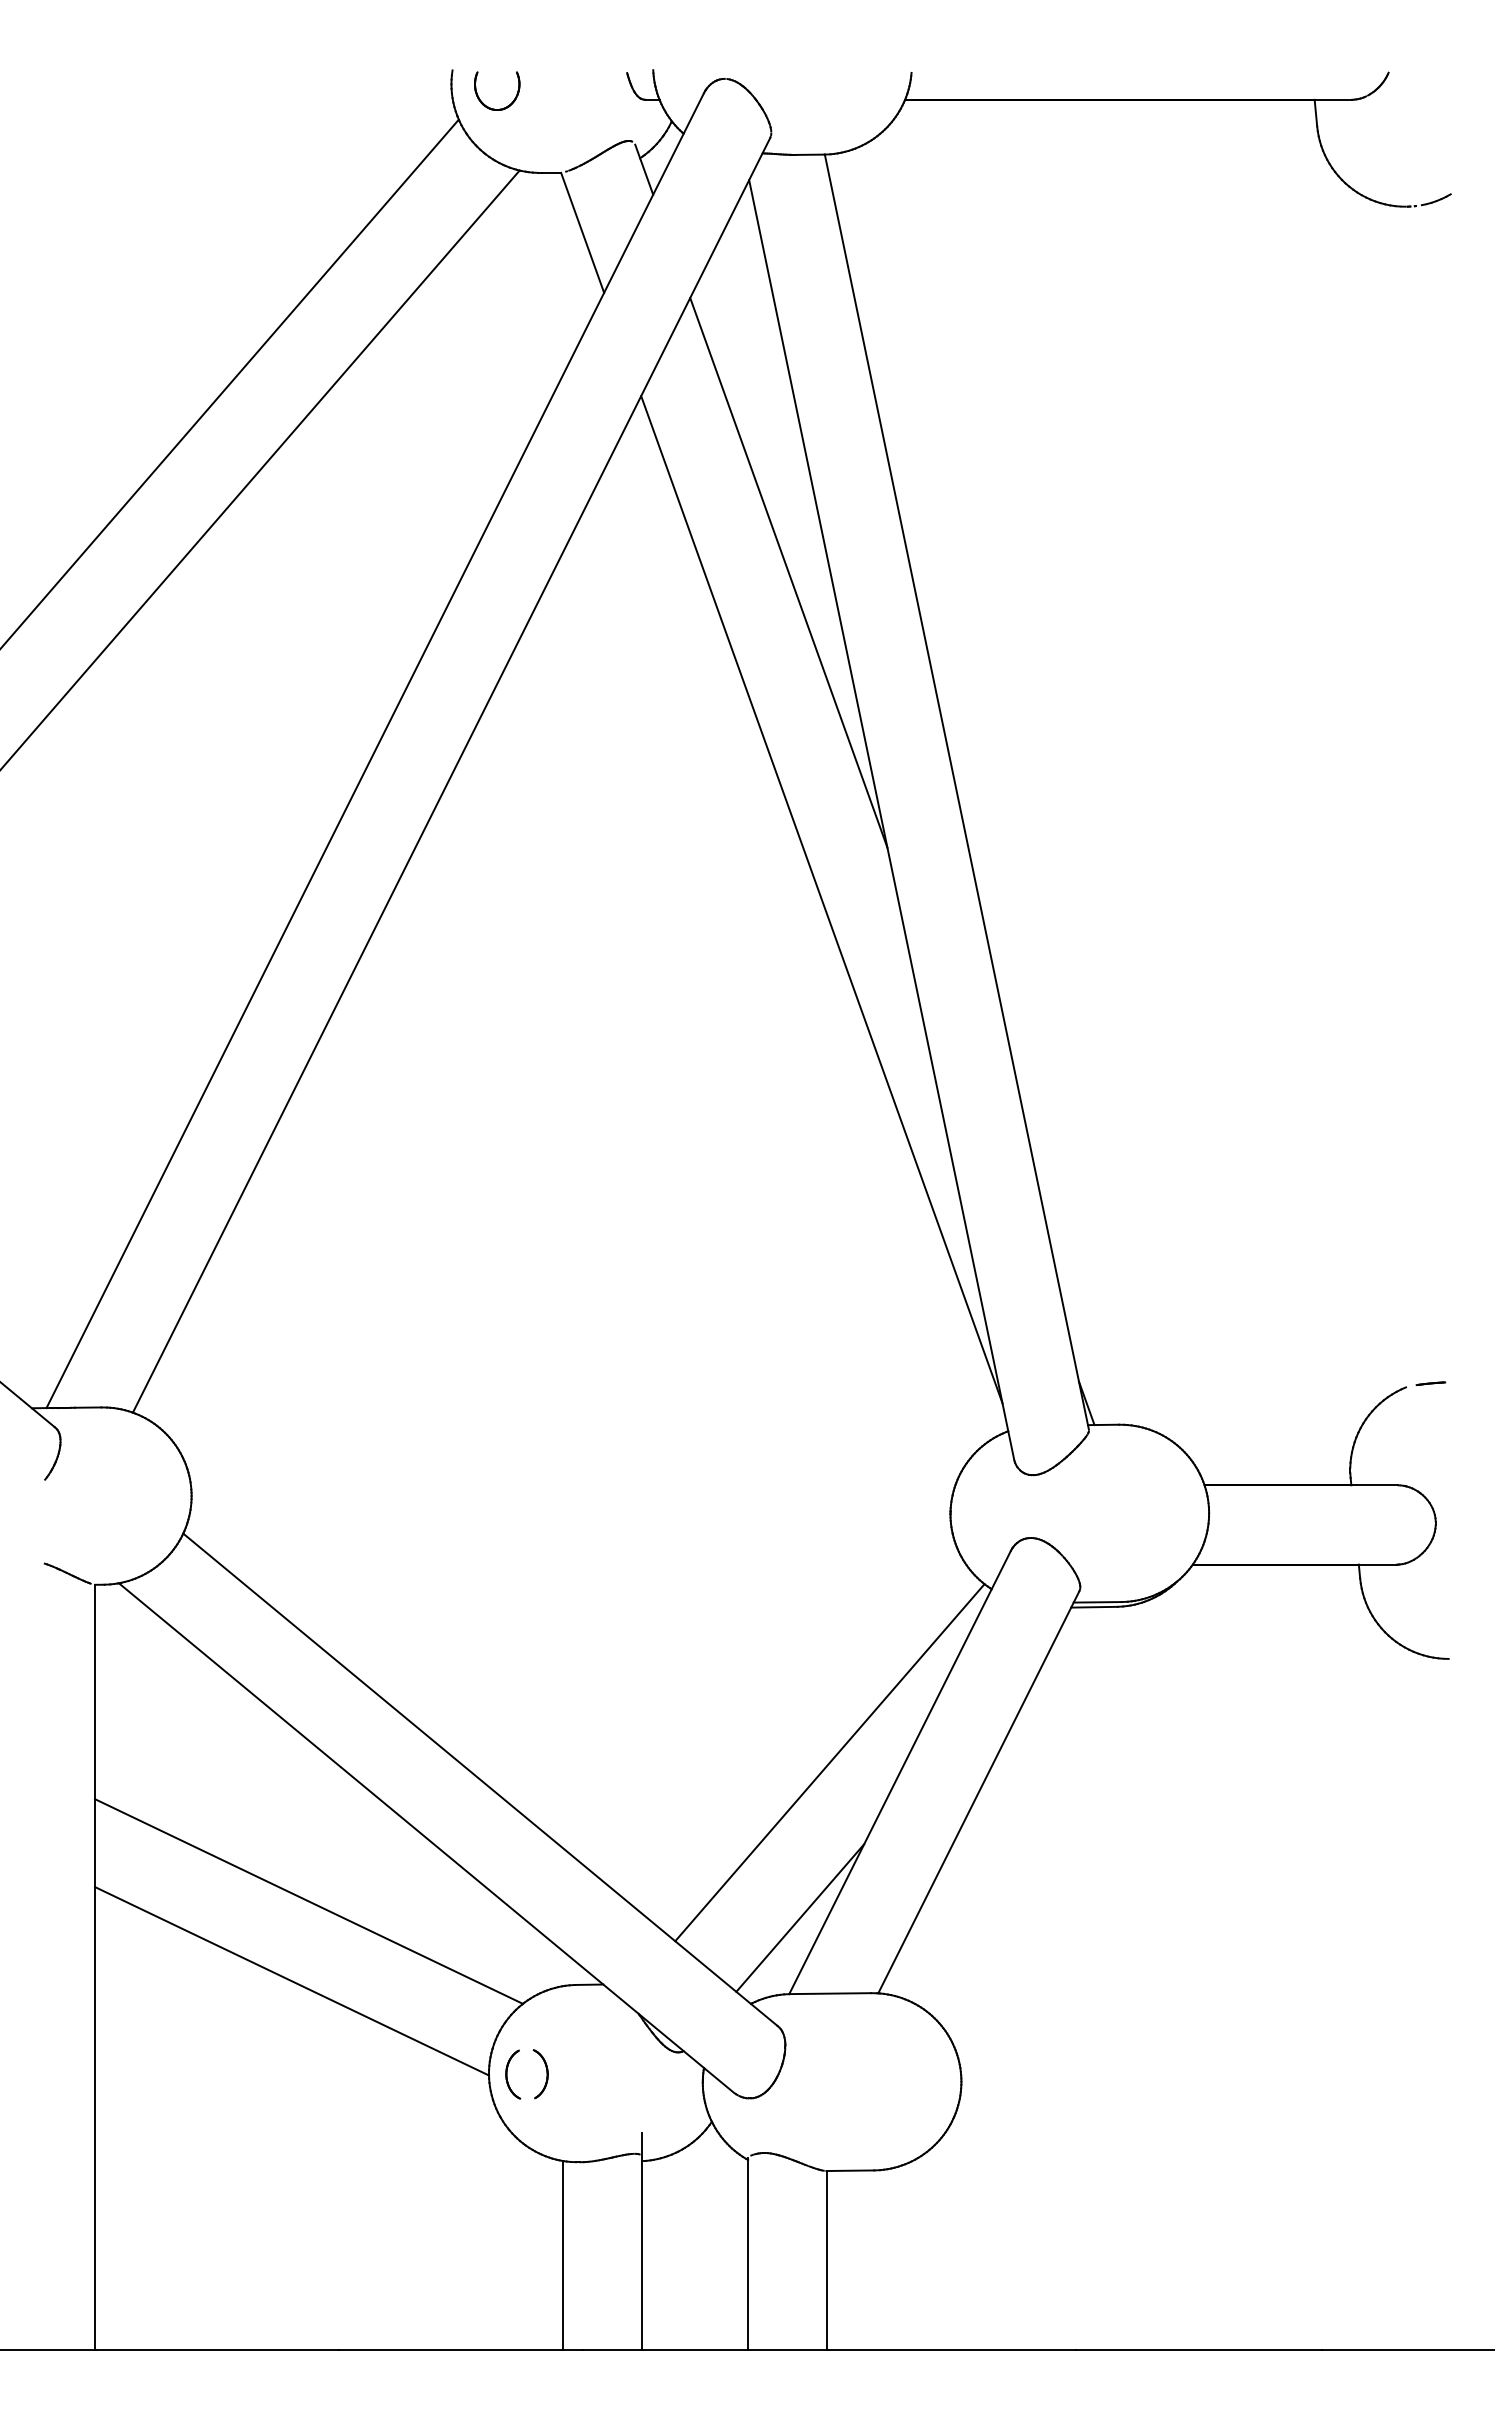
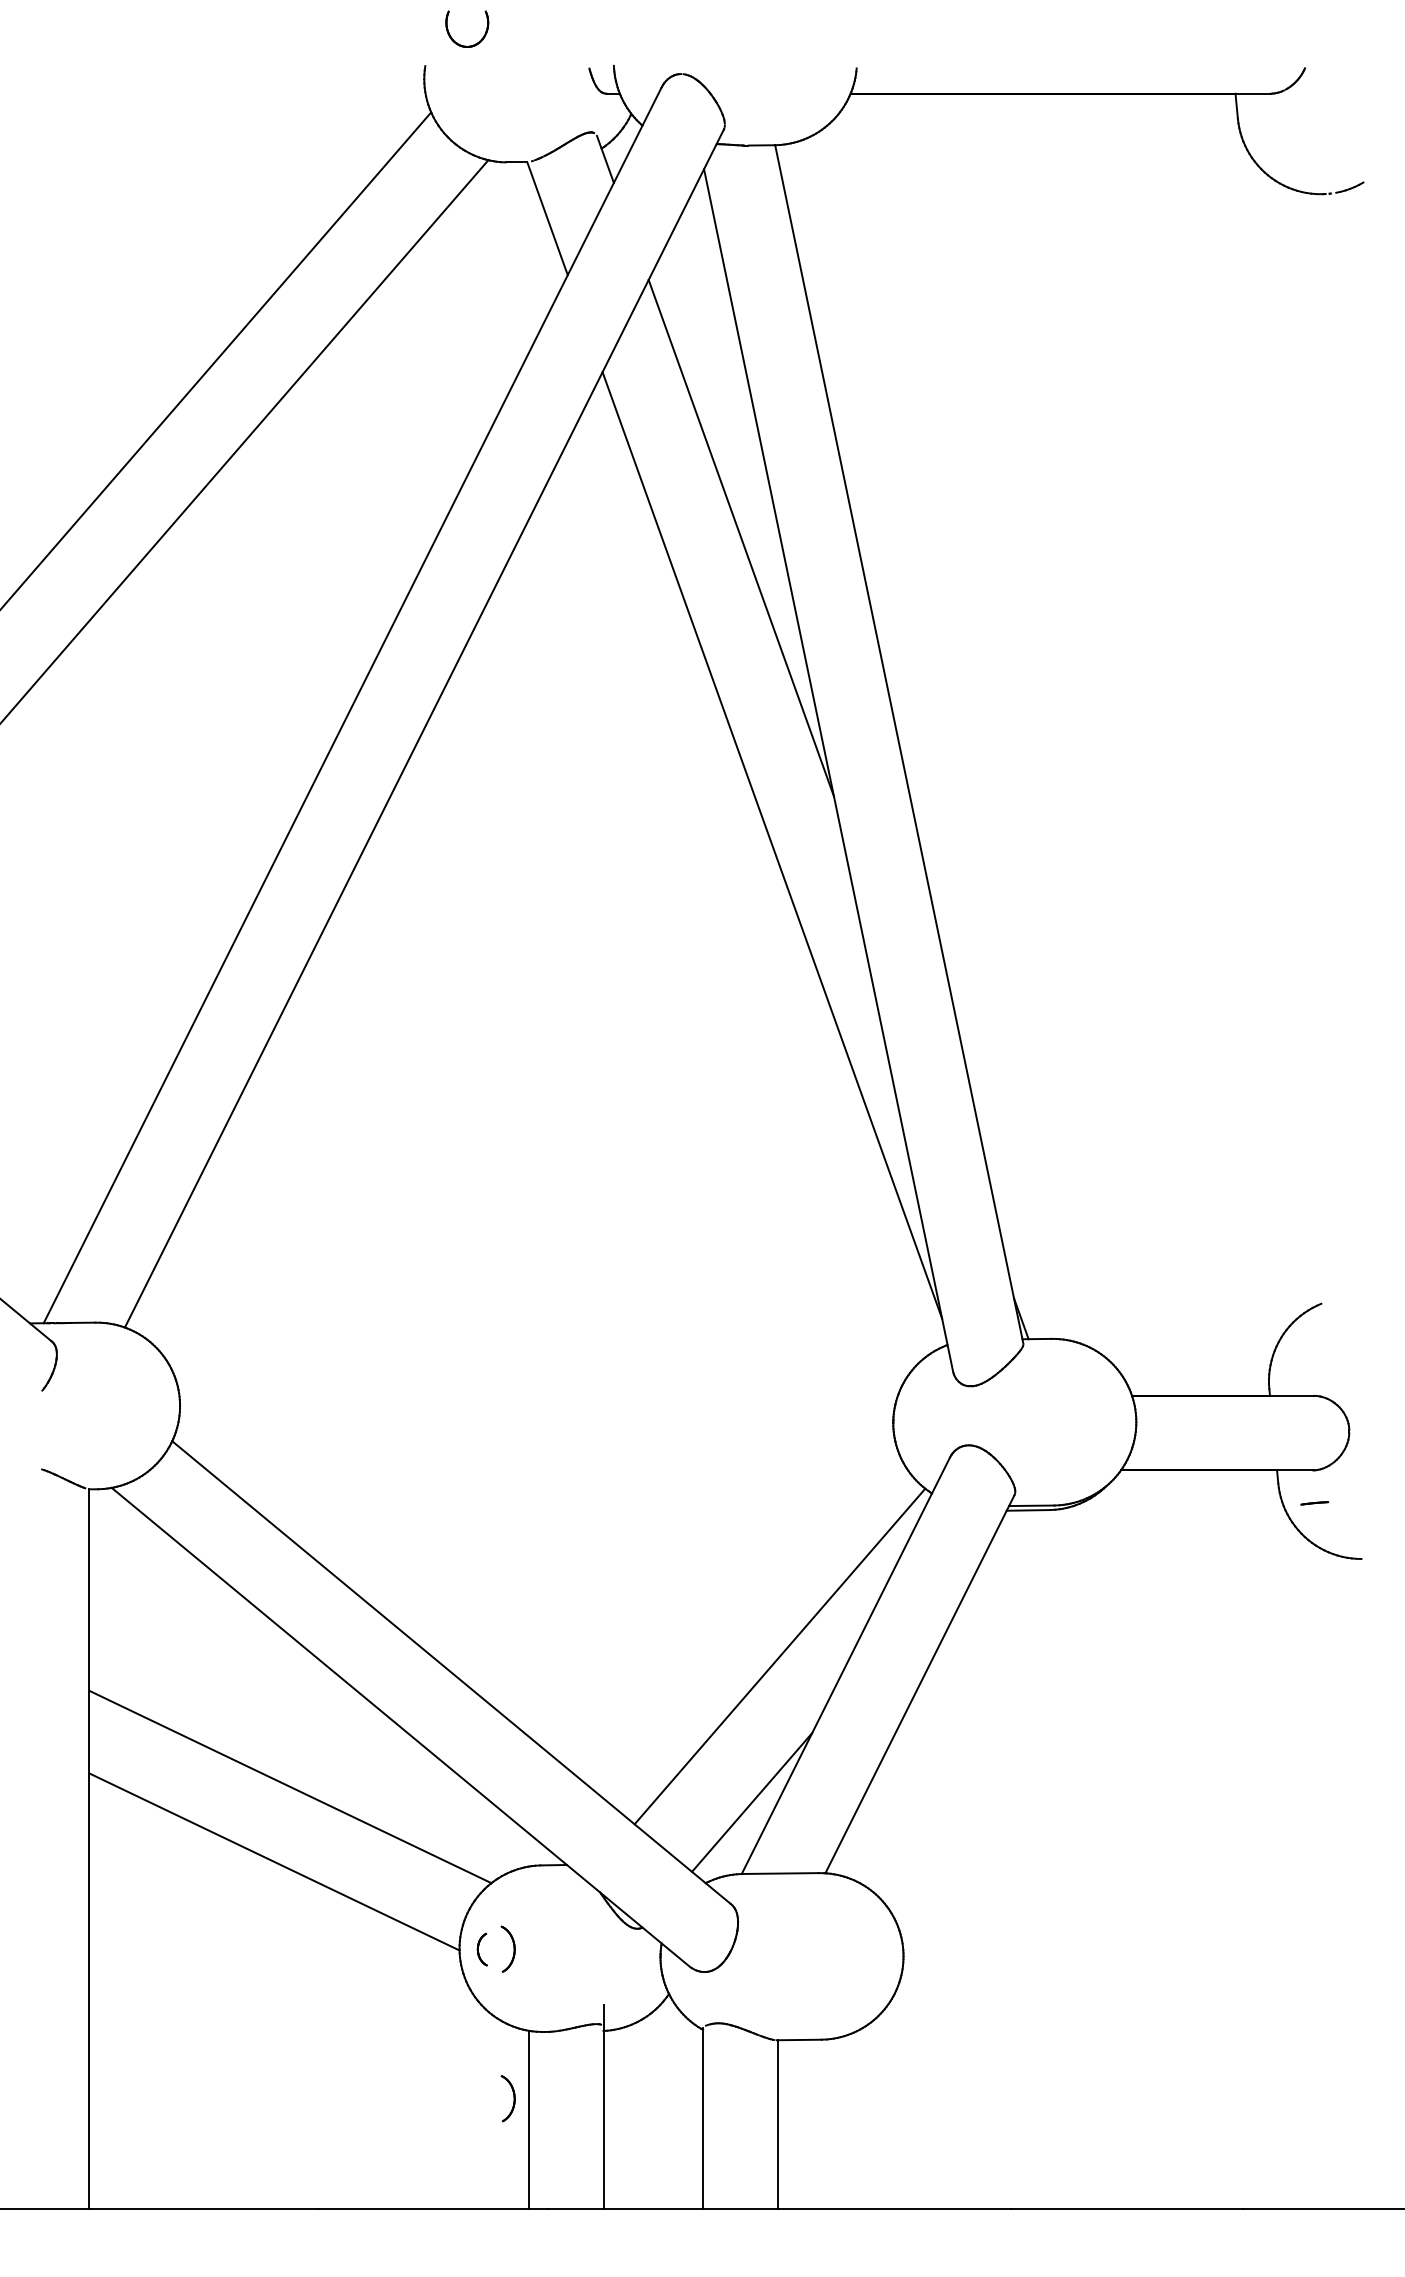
part: (507, 105) -> (476, 42), moved
line: (1430, 1383) -> (1314, 1503), moved
part: (513, 2074) -> (482, 1949), size x0.7
part: (540, 2233) -> (507, 2098), added

